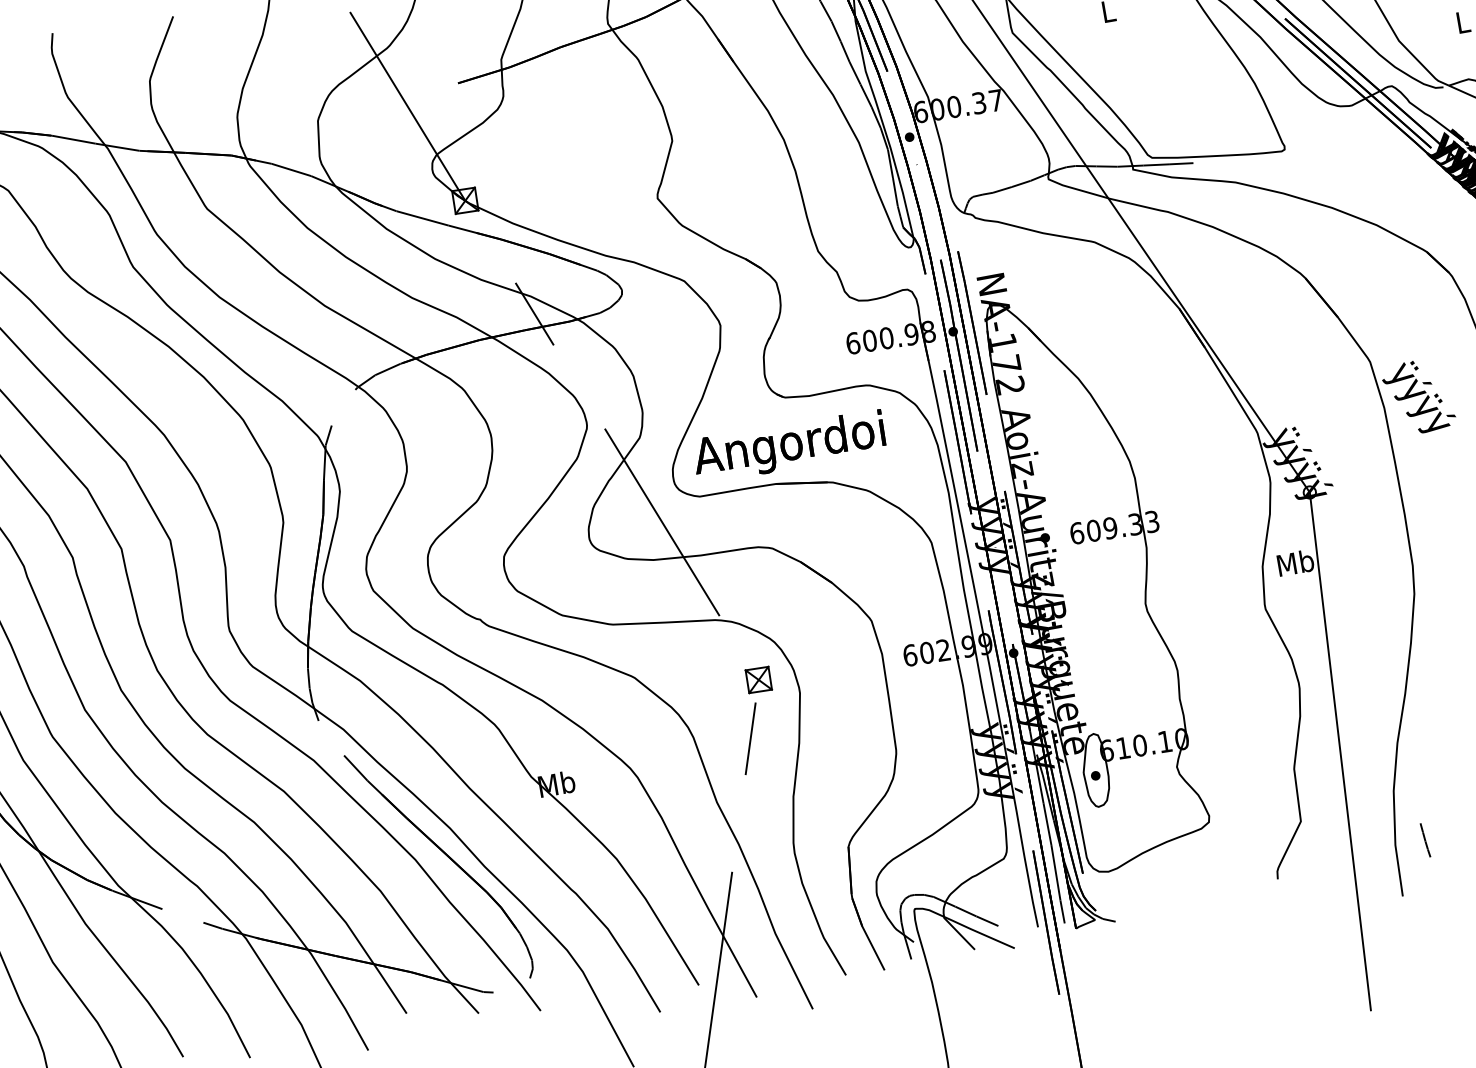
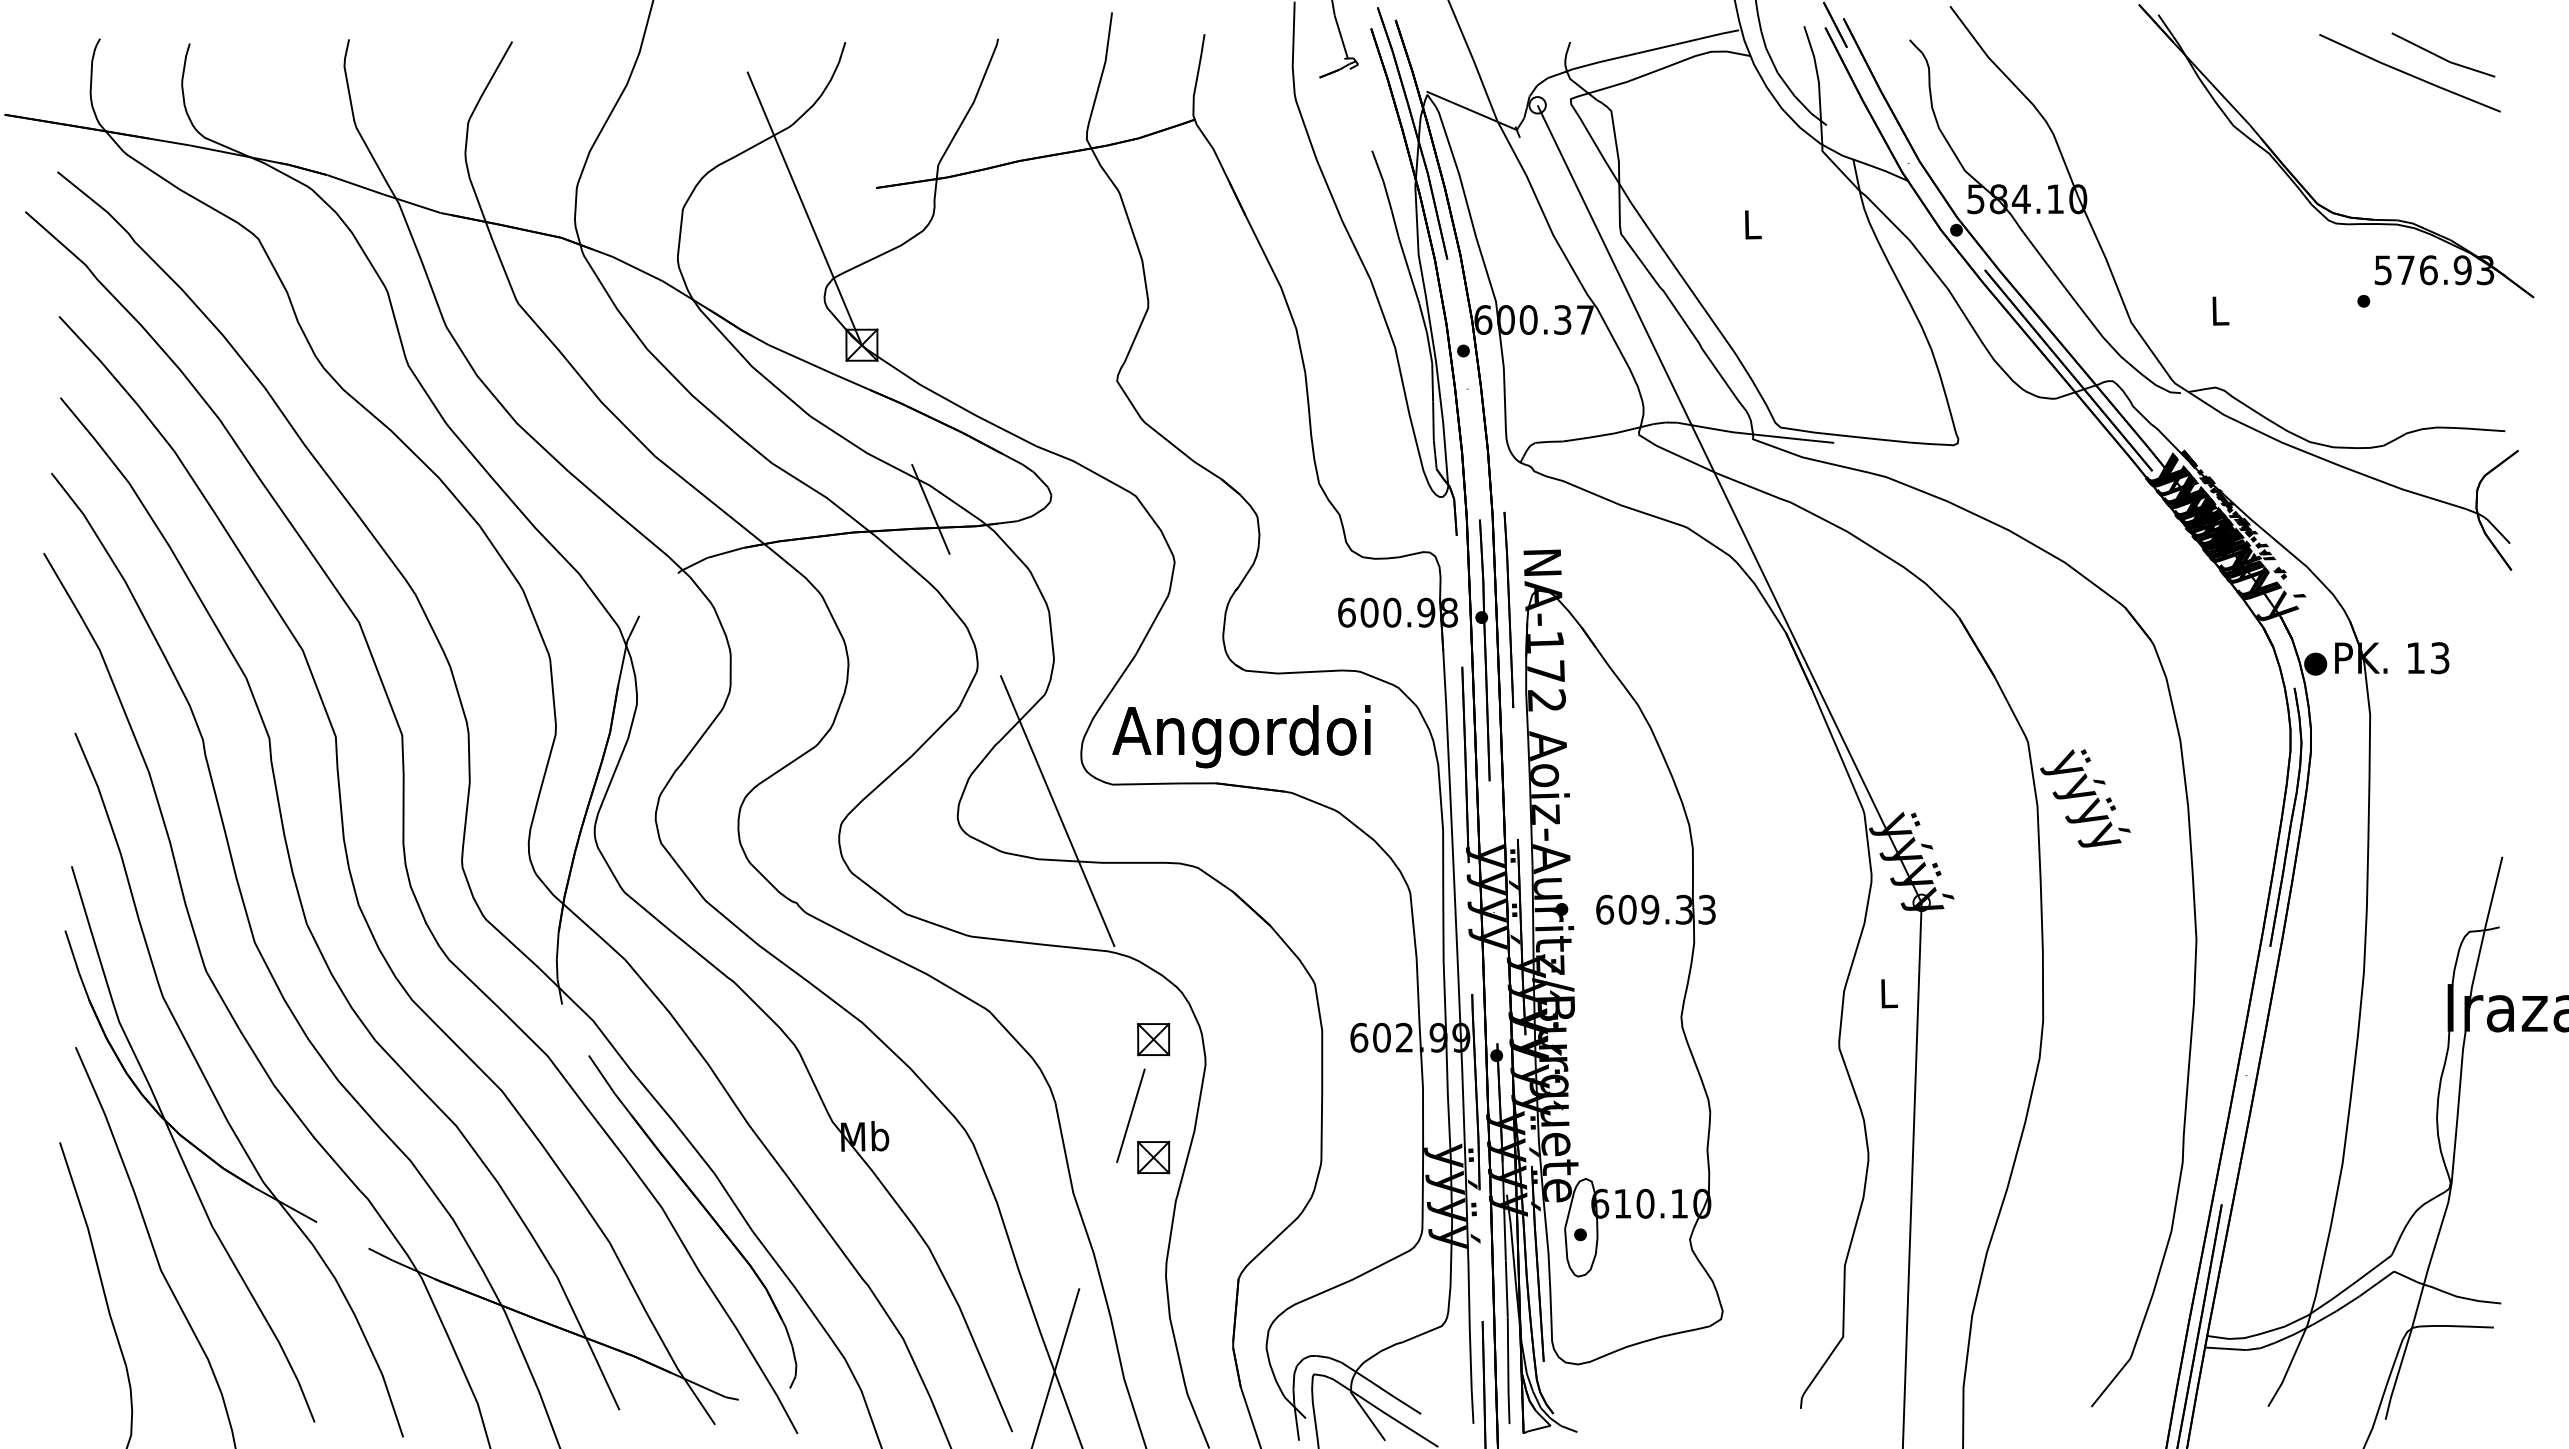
text: (1295, 562) -> (1888, 992), Mb -> L
part: (772, 767) -> (1153, 1157), added
line: (1425, 839) -> (2004, 1386), removed

